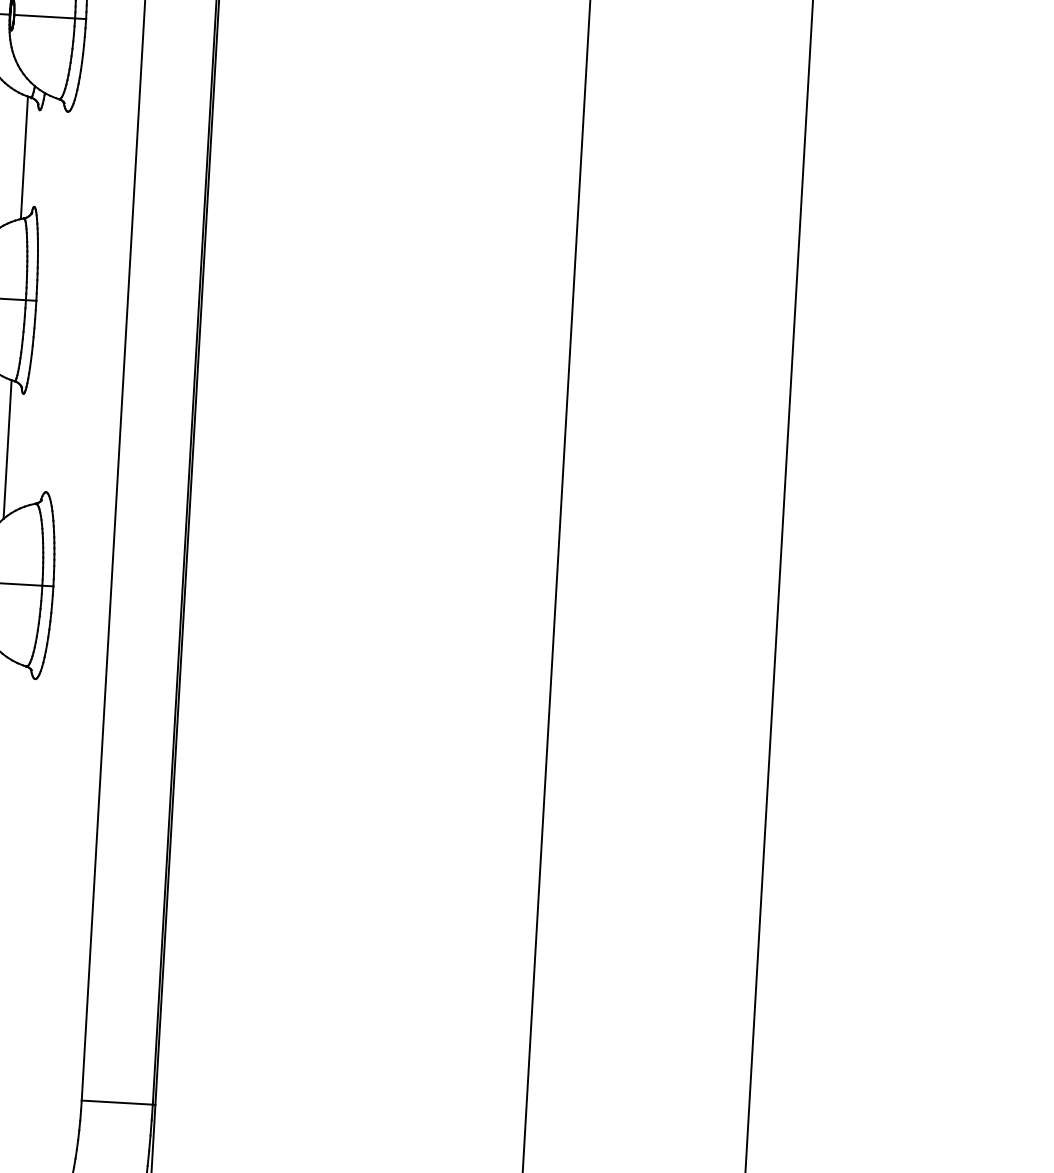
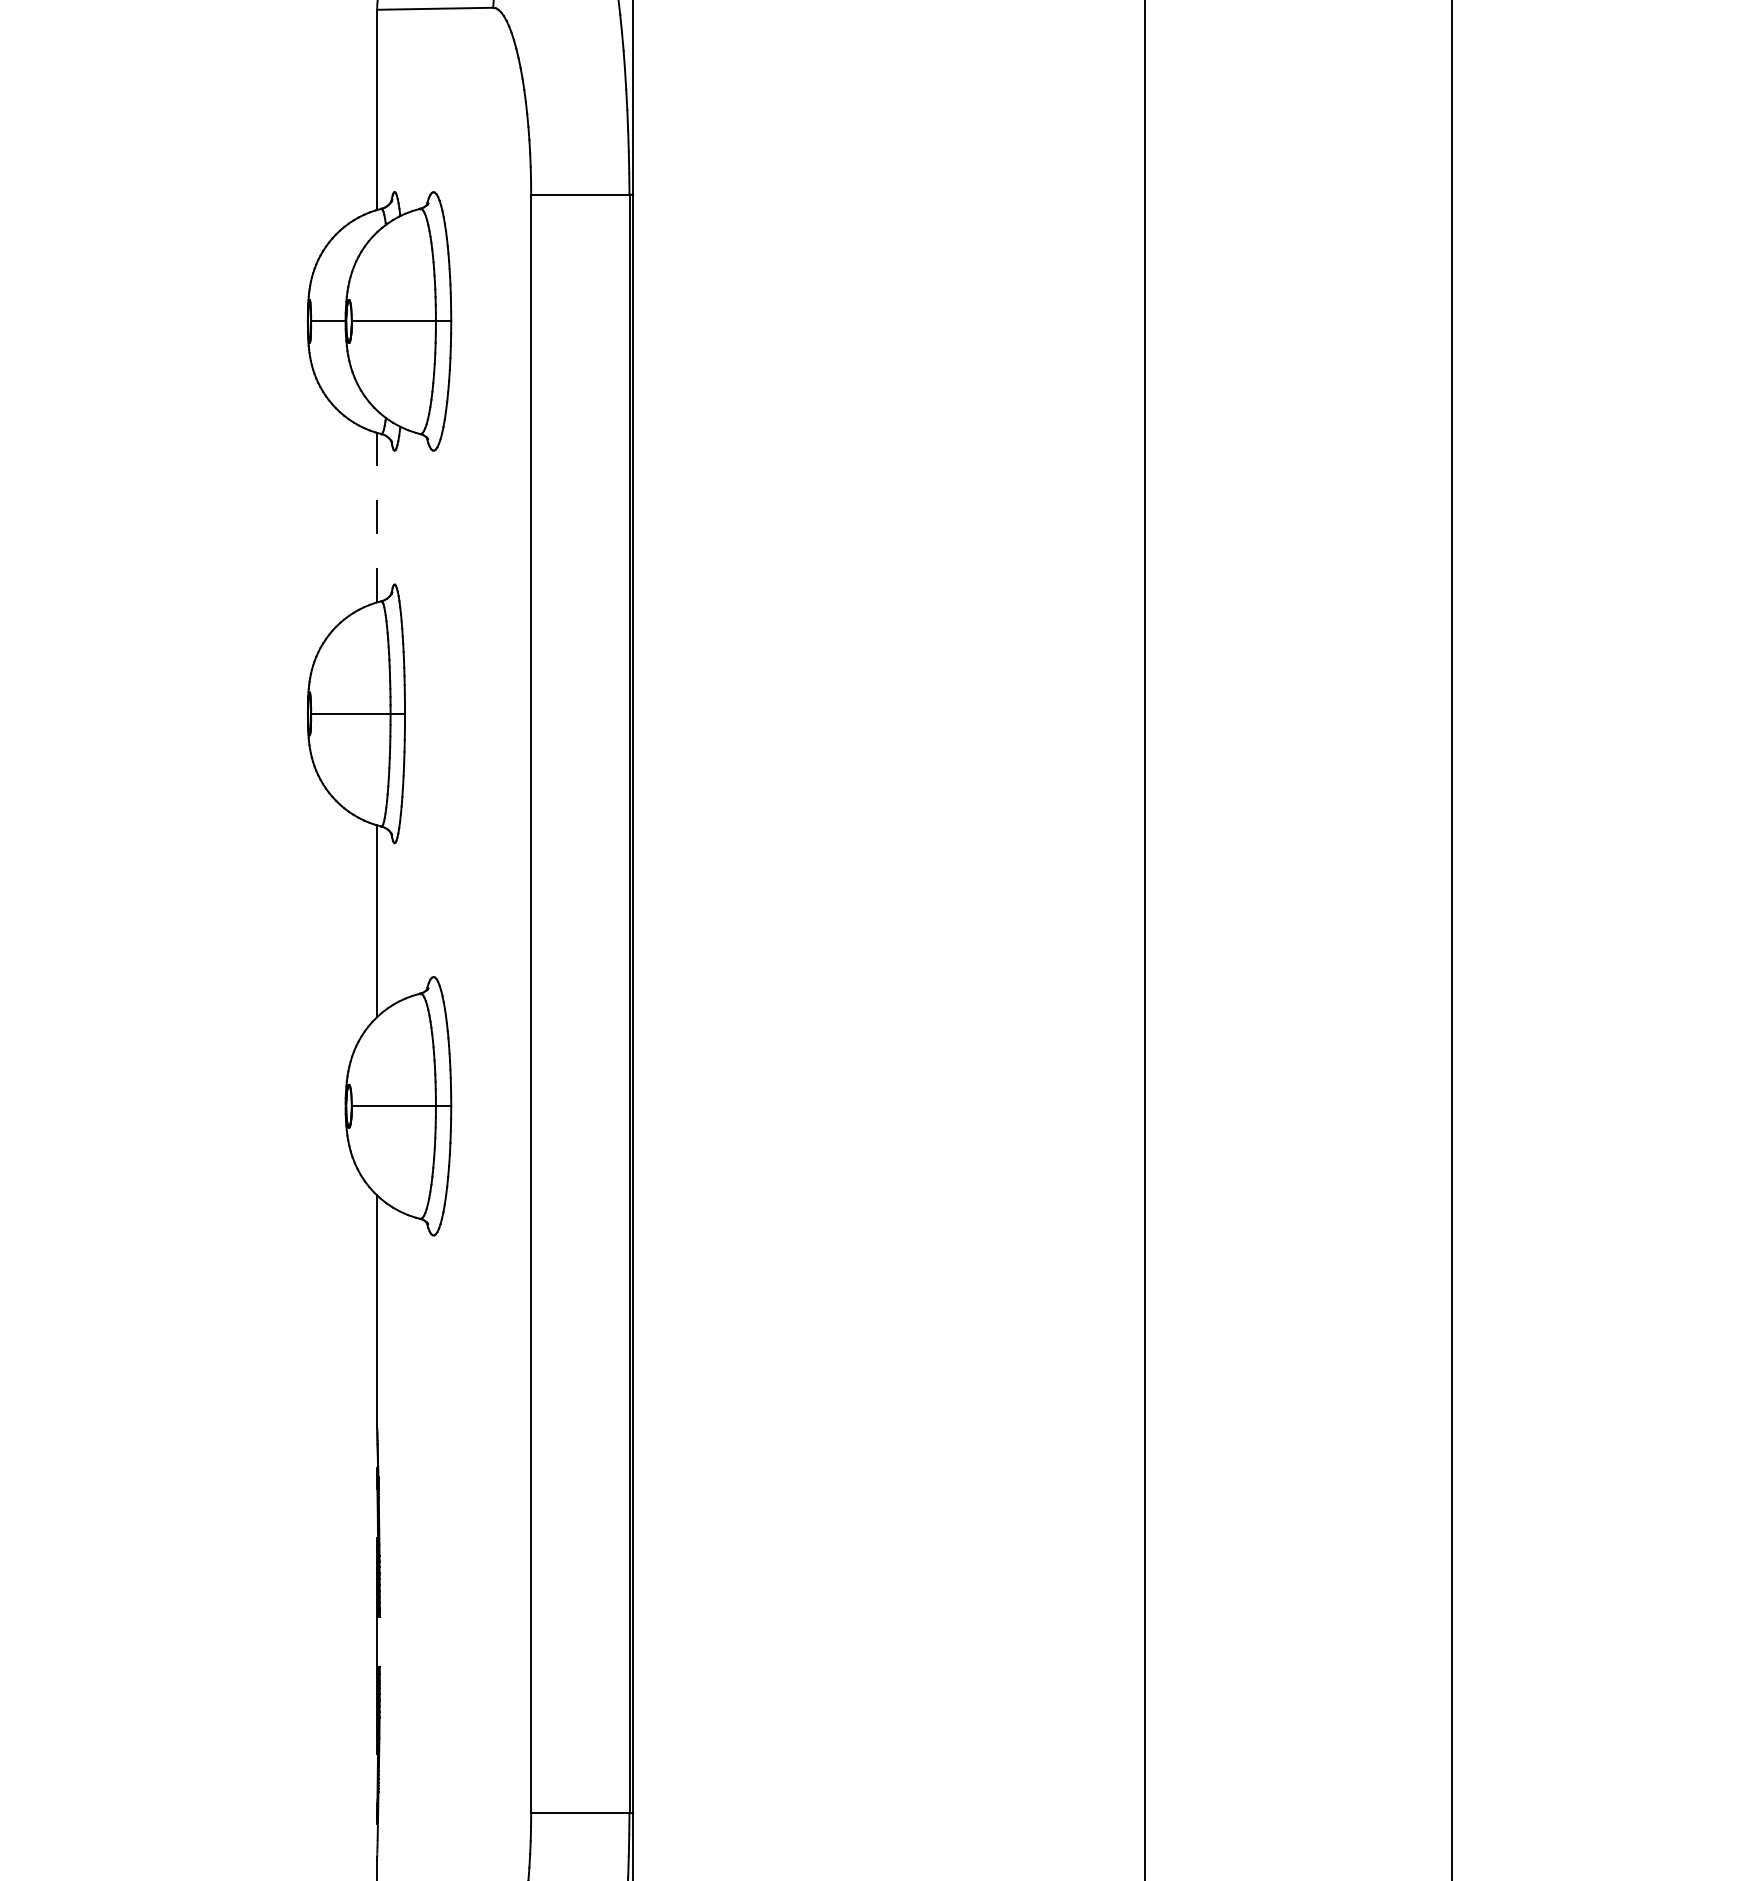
line: (24, 157) -> (377, 517), solid -> dashed

